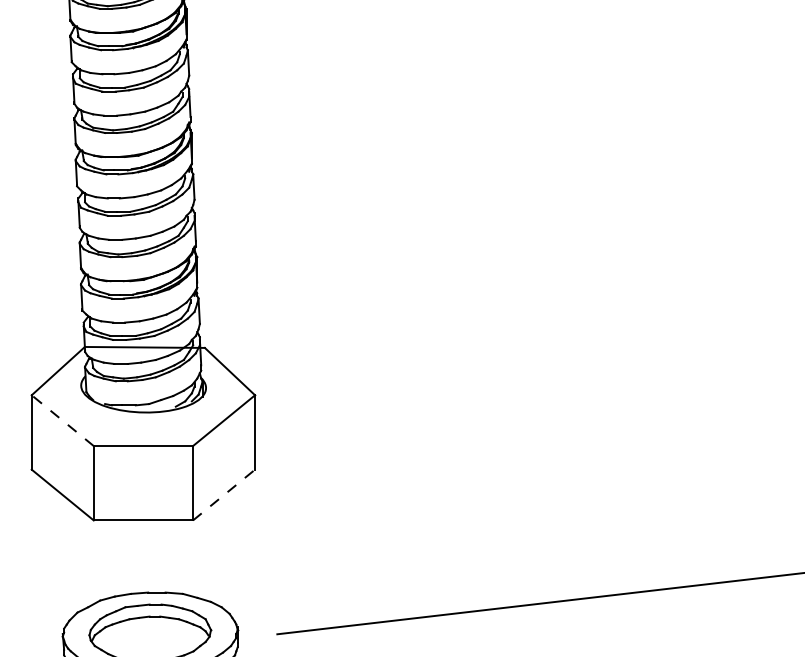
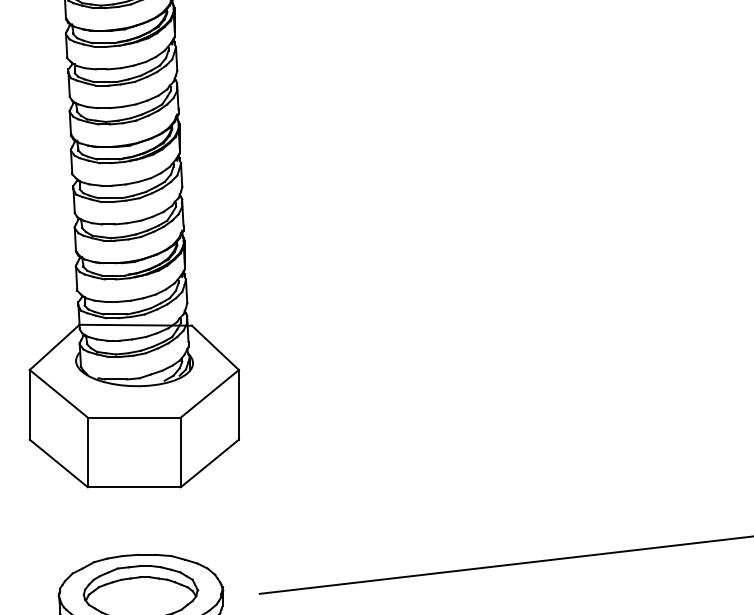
line: (62, 420) -> (58, 393), dashed -> solid
line: (224, 494) -> (210, 462), dashed -> solid

